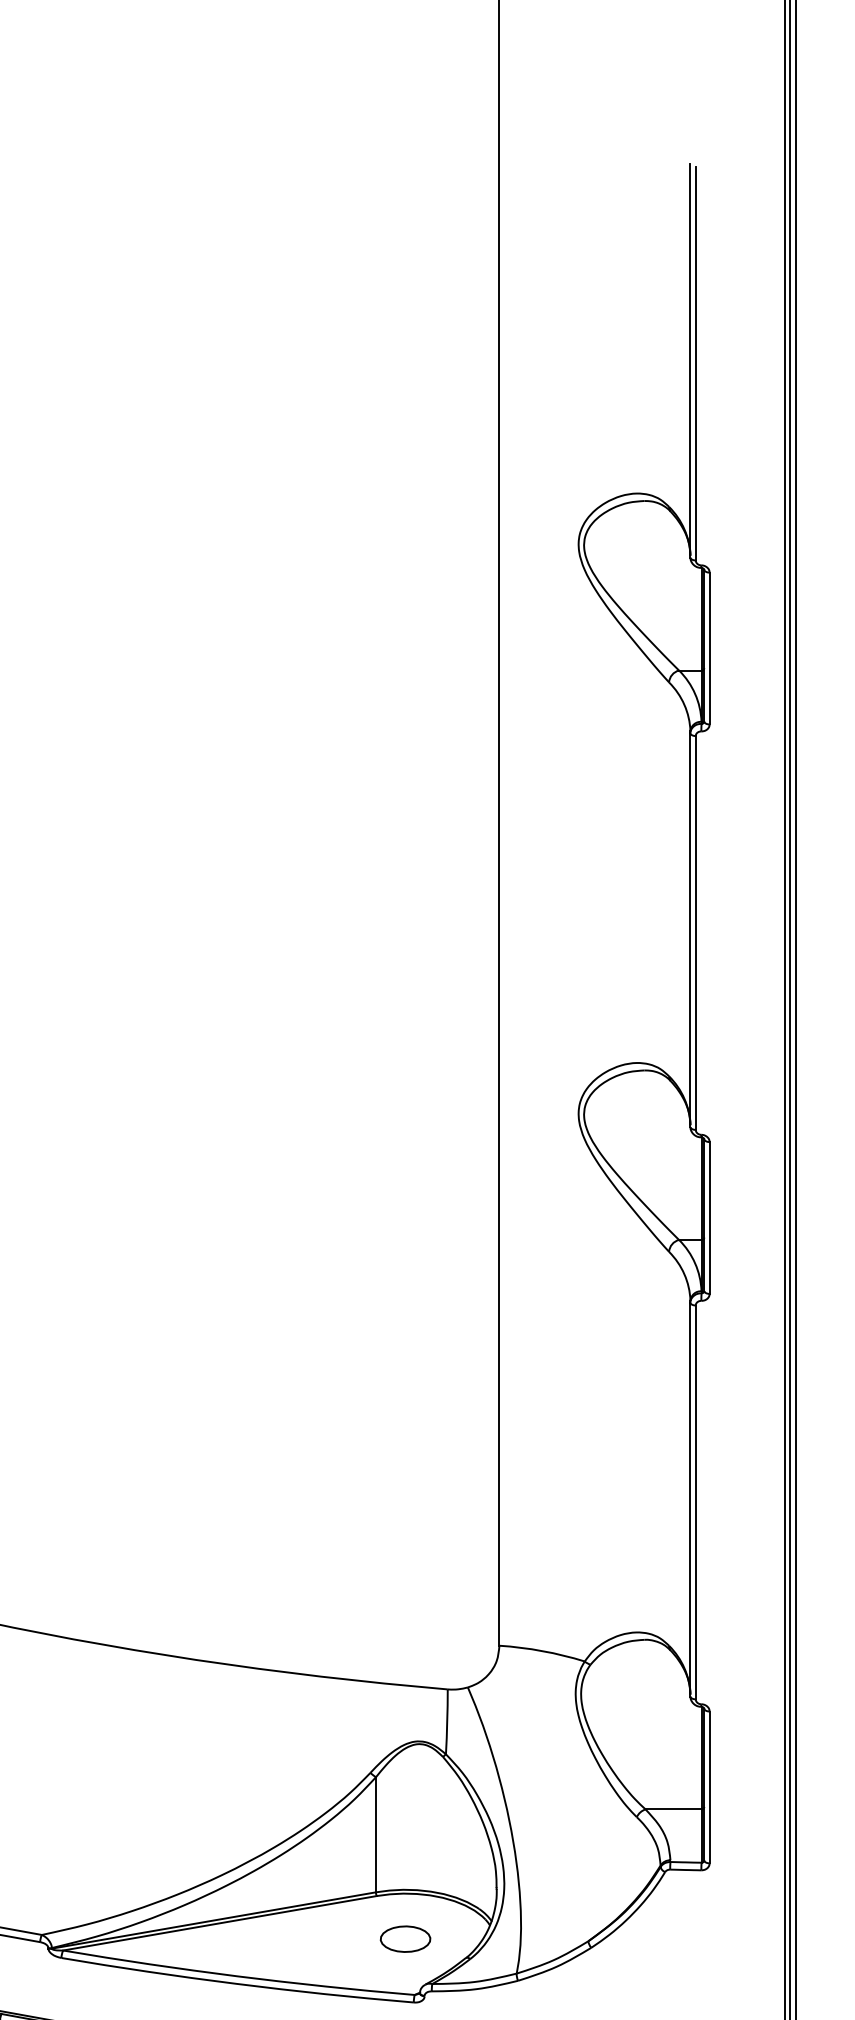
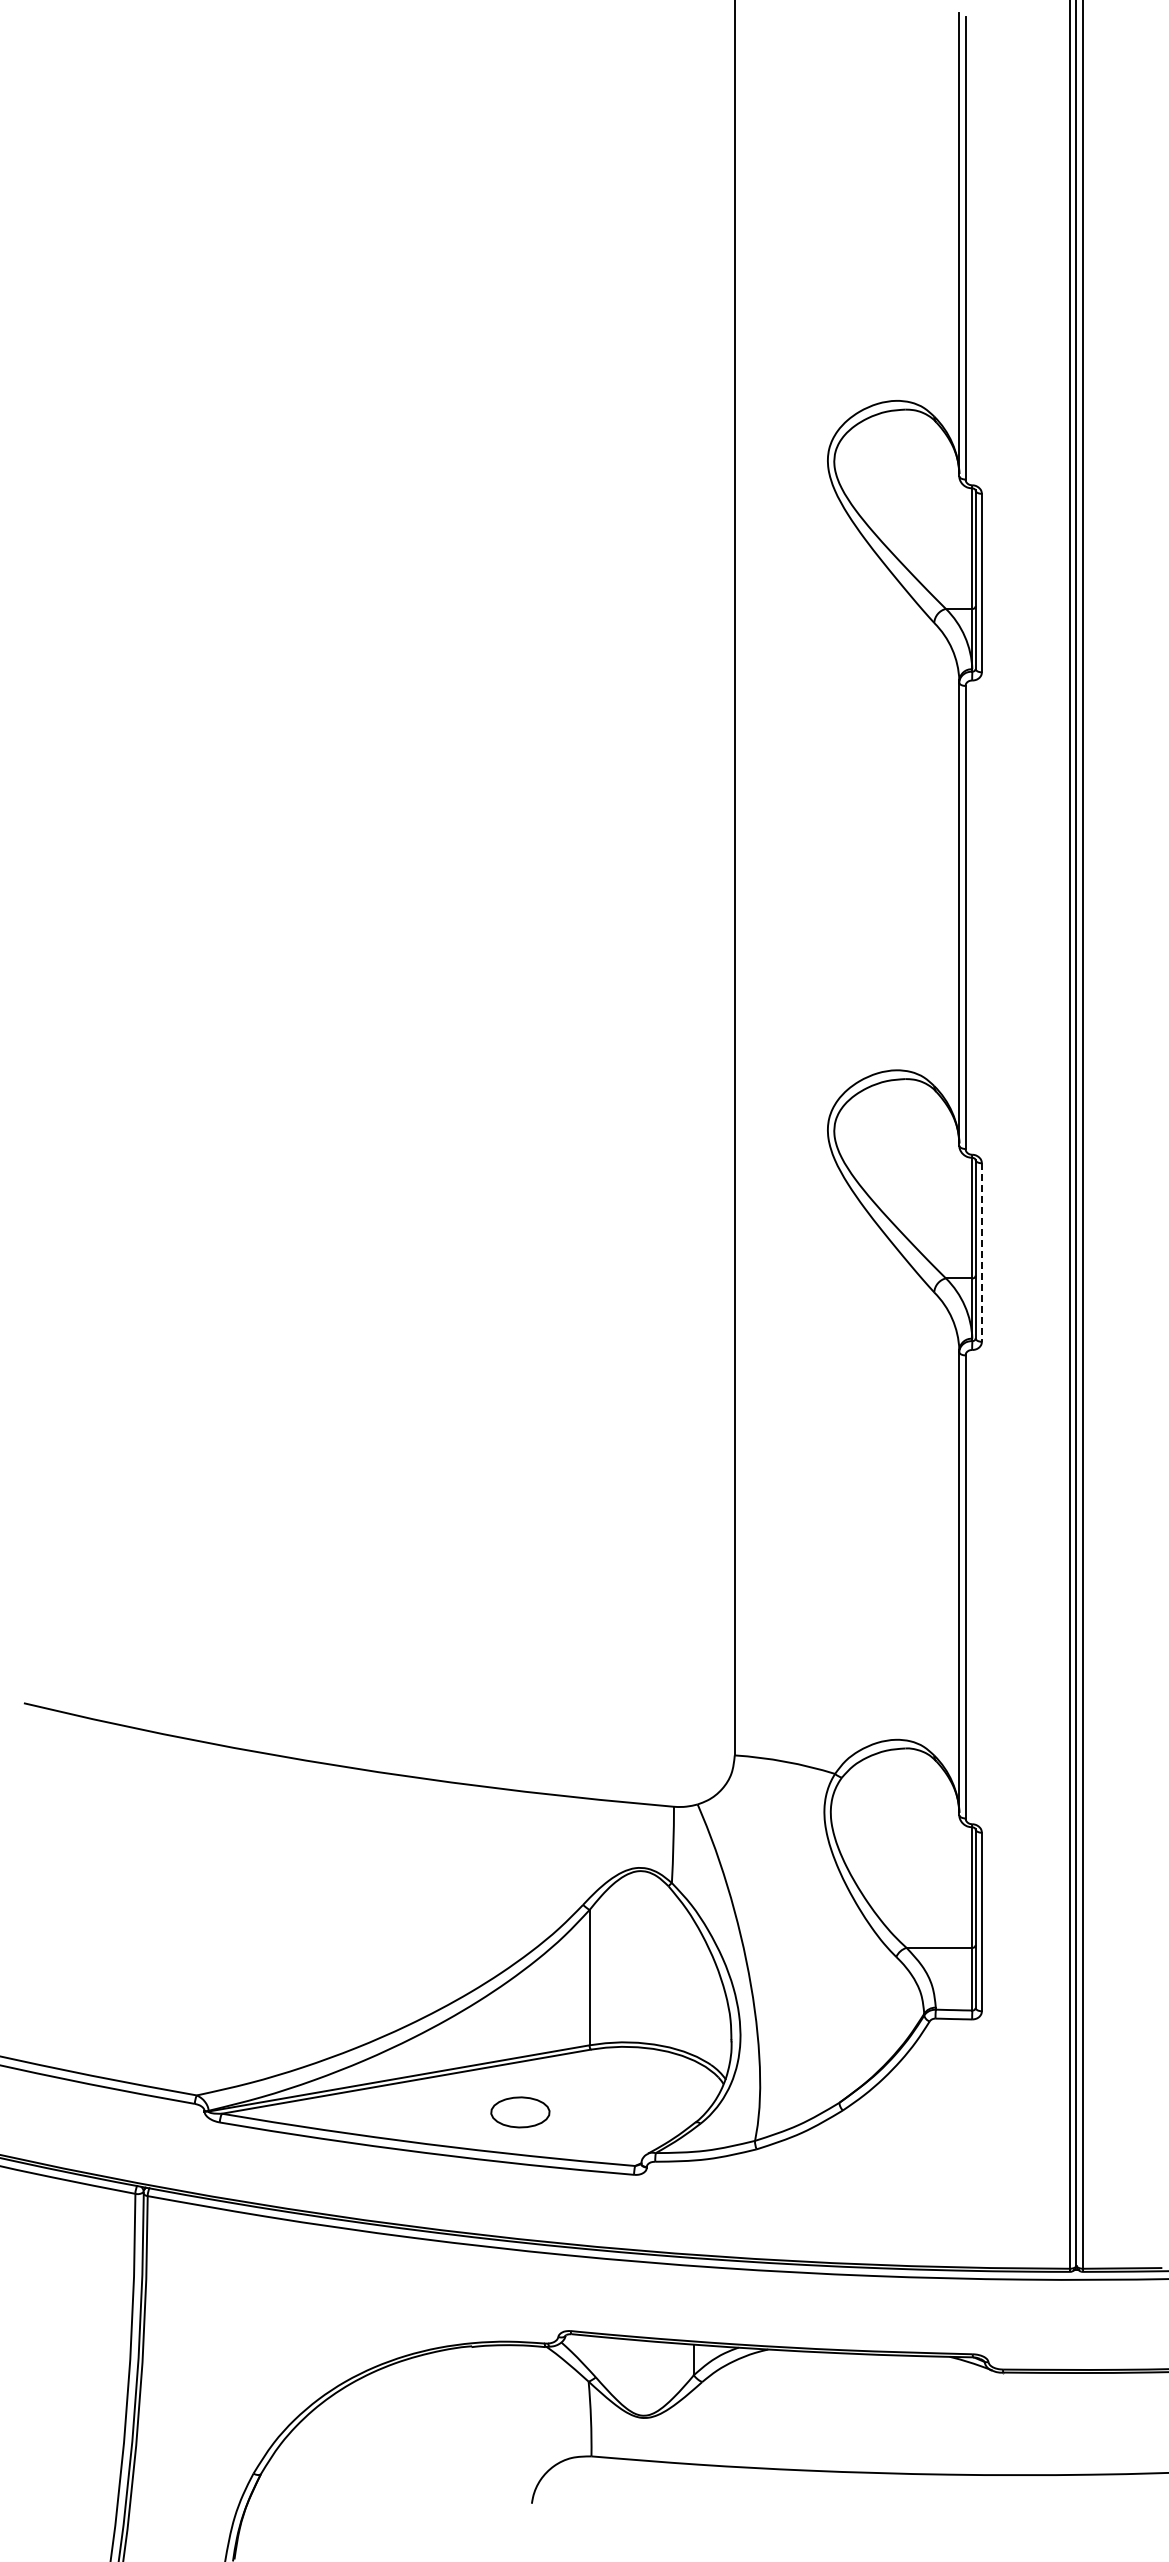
line: (709, 1218) -> (981, 1253), solid -> dashed
part: (405, 1939) -> (520, 2112), moved

